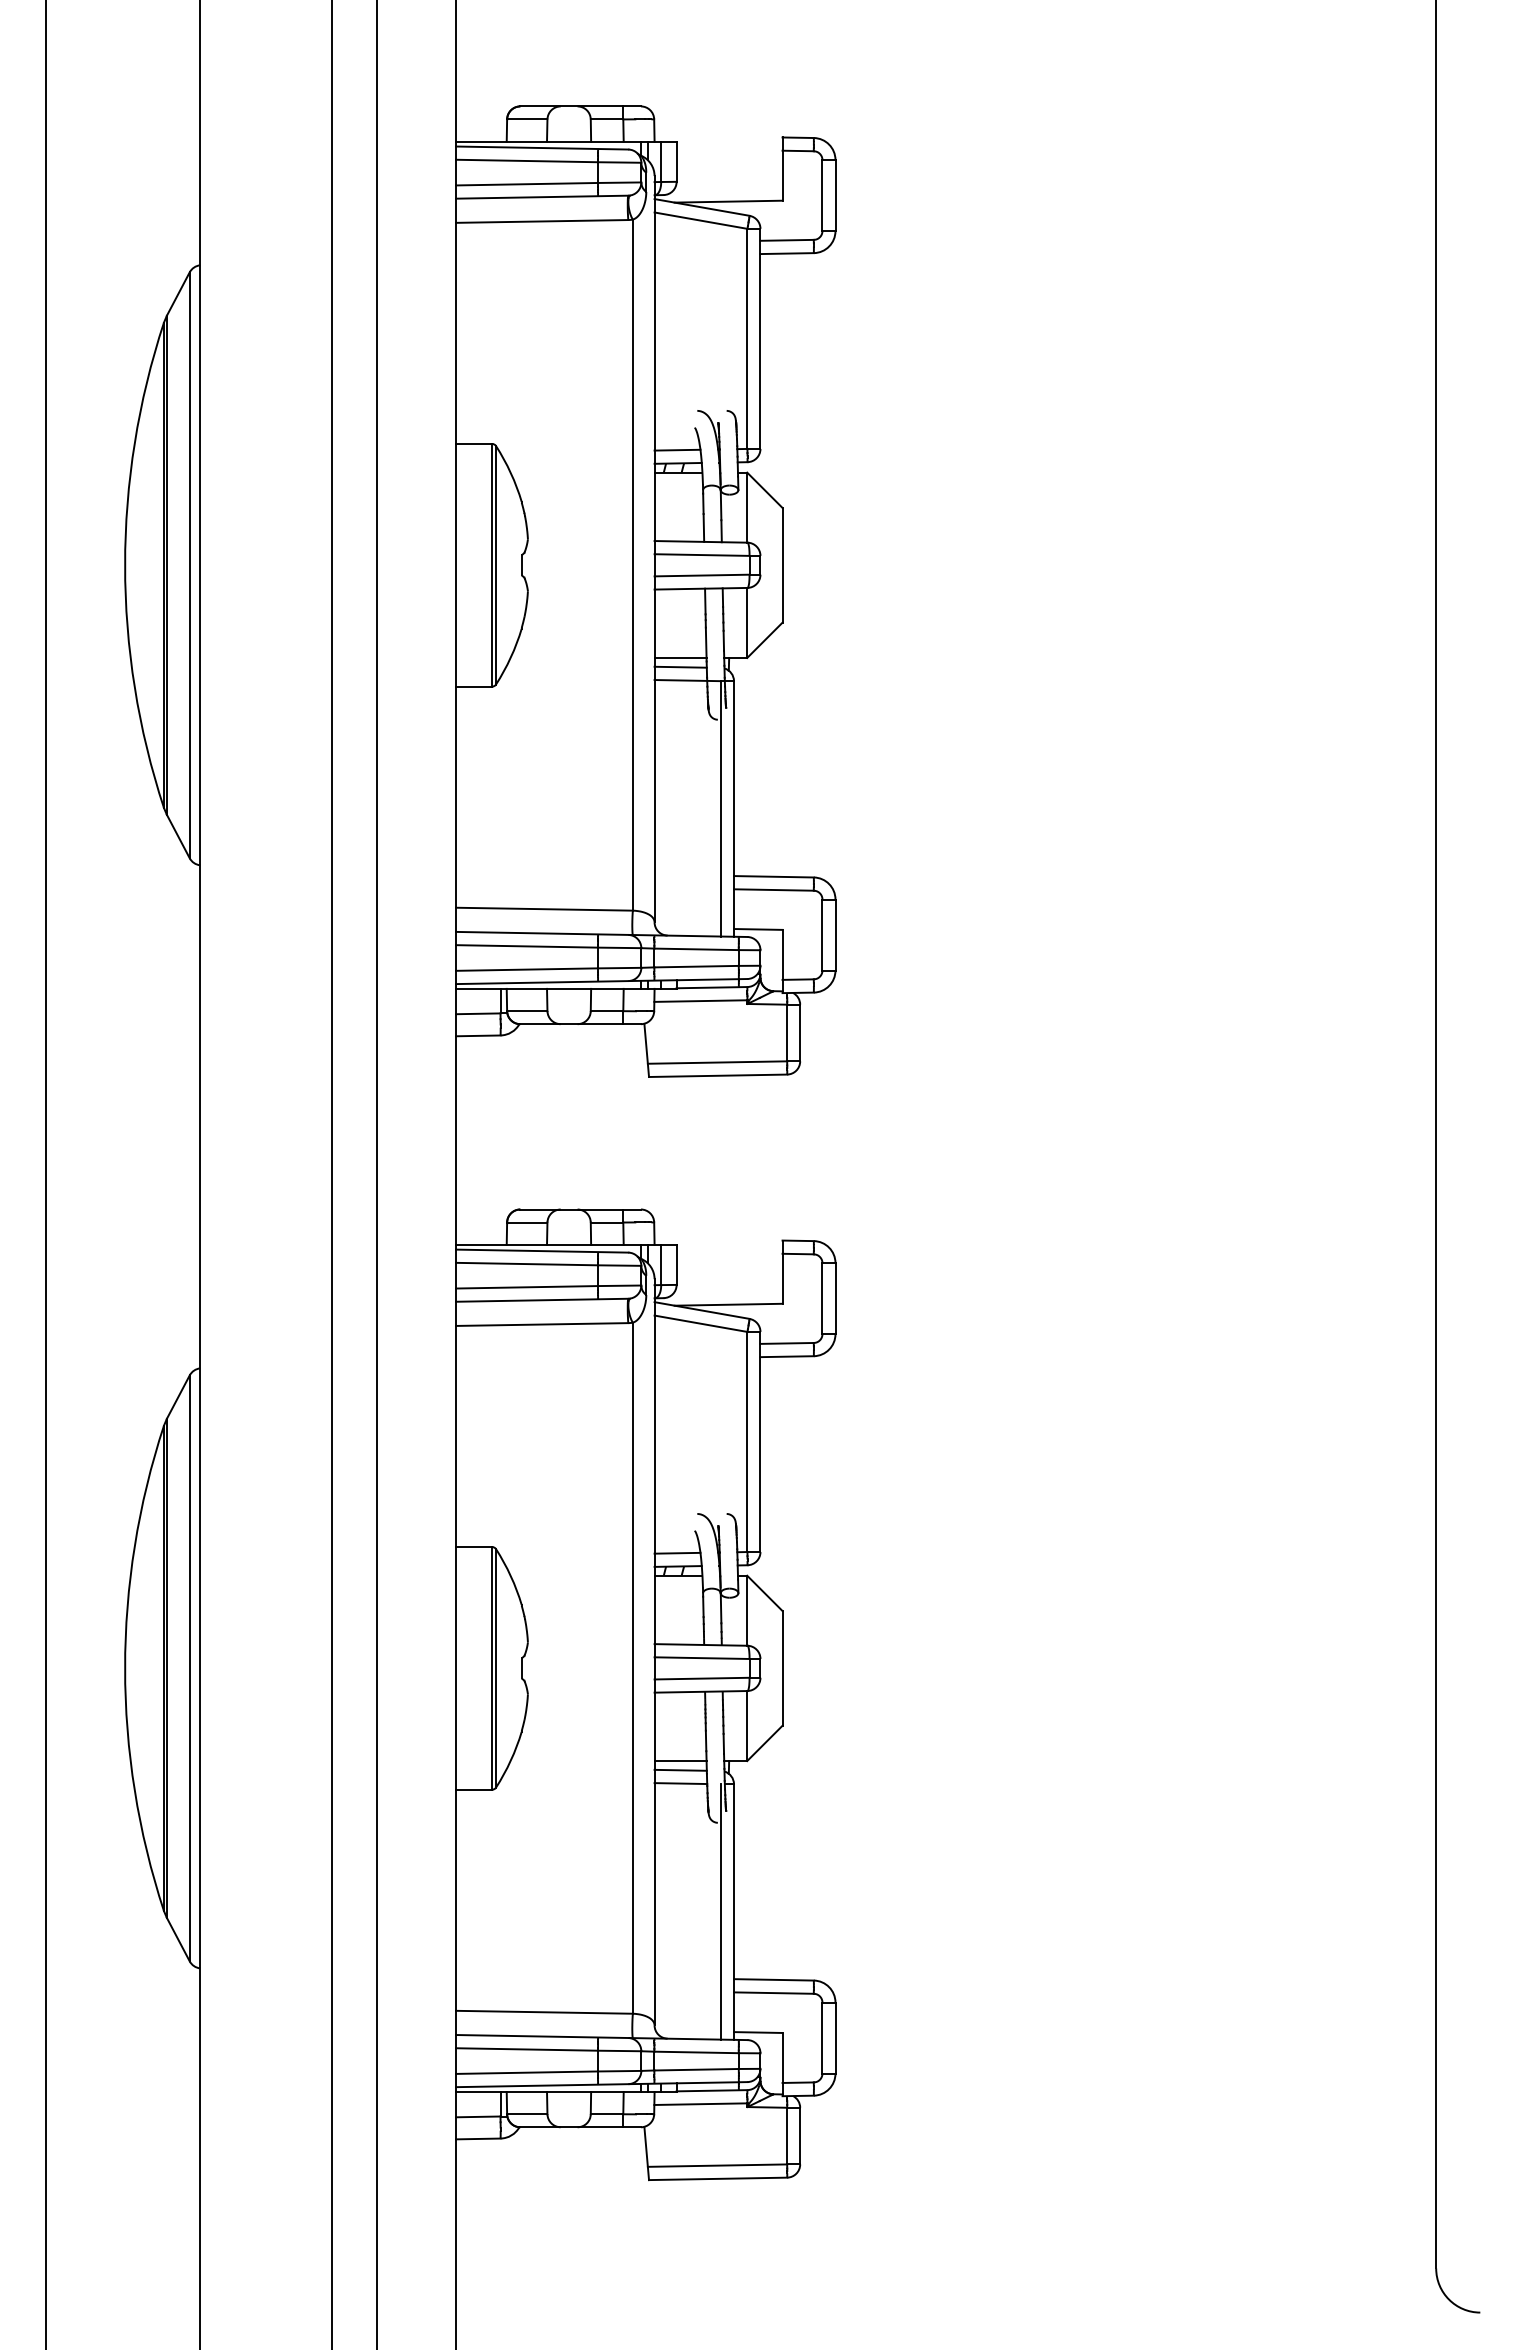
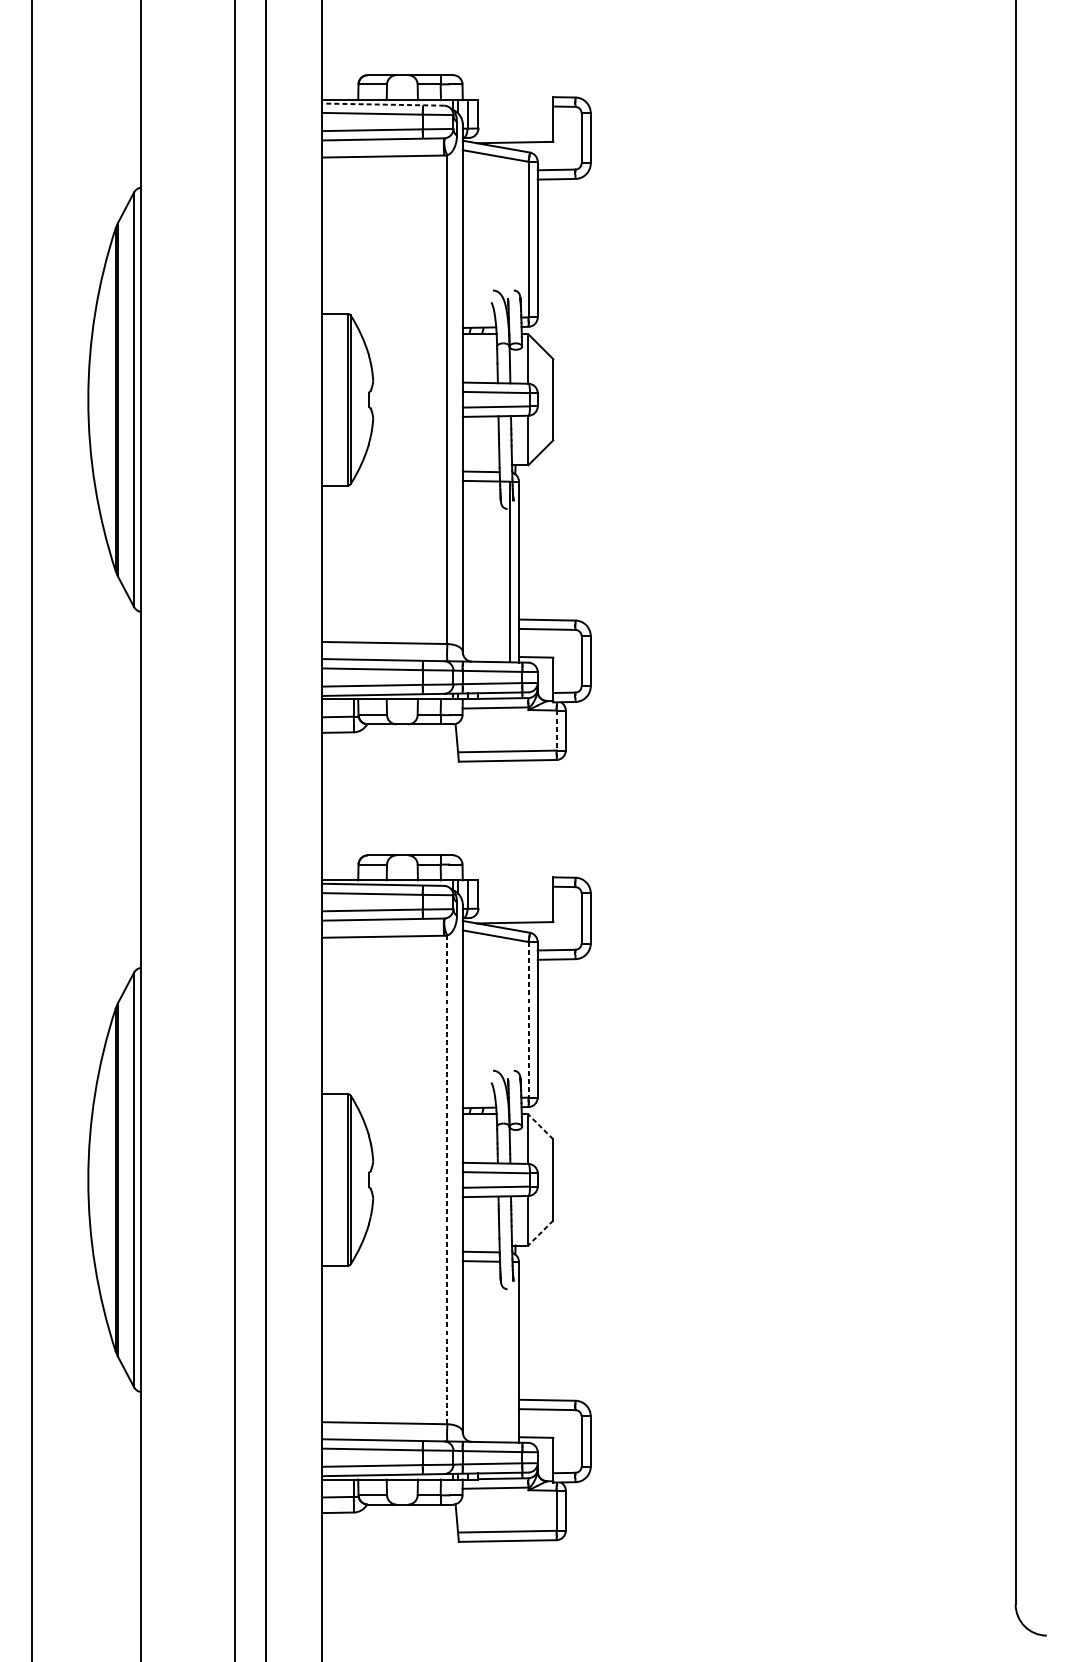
line: (541, 148) -> (382, 104), solid -> dashed
line: (677, 449) -> (479, 317), removed
line: (680, 657) -> (481, 464), removed
line: (787, 1033) -> (556, 730), solid -> dashed
line: (747, 1442) -> (528, 1020), solid -> dashed
line: (677, 1552) -> (479, 1098), removed
line: (764, 1593) -> (540, 1127), solid -> dashed
line: (632, 1668) -> (447, 1180), solid -> dashed
line: (764, 1743) -> (540, 1233), solid -> dashed
line: (680, 1761) -> (481, 1245), removed
line: (720, 1911) -> (509, 1351), removed

